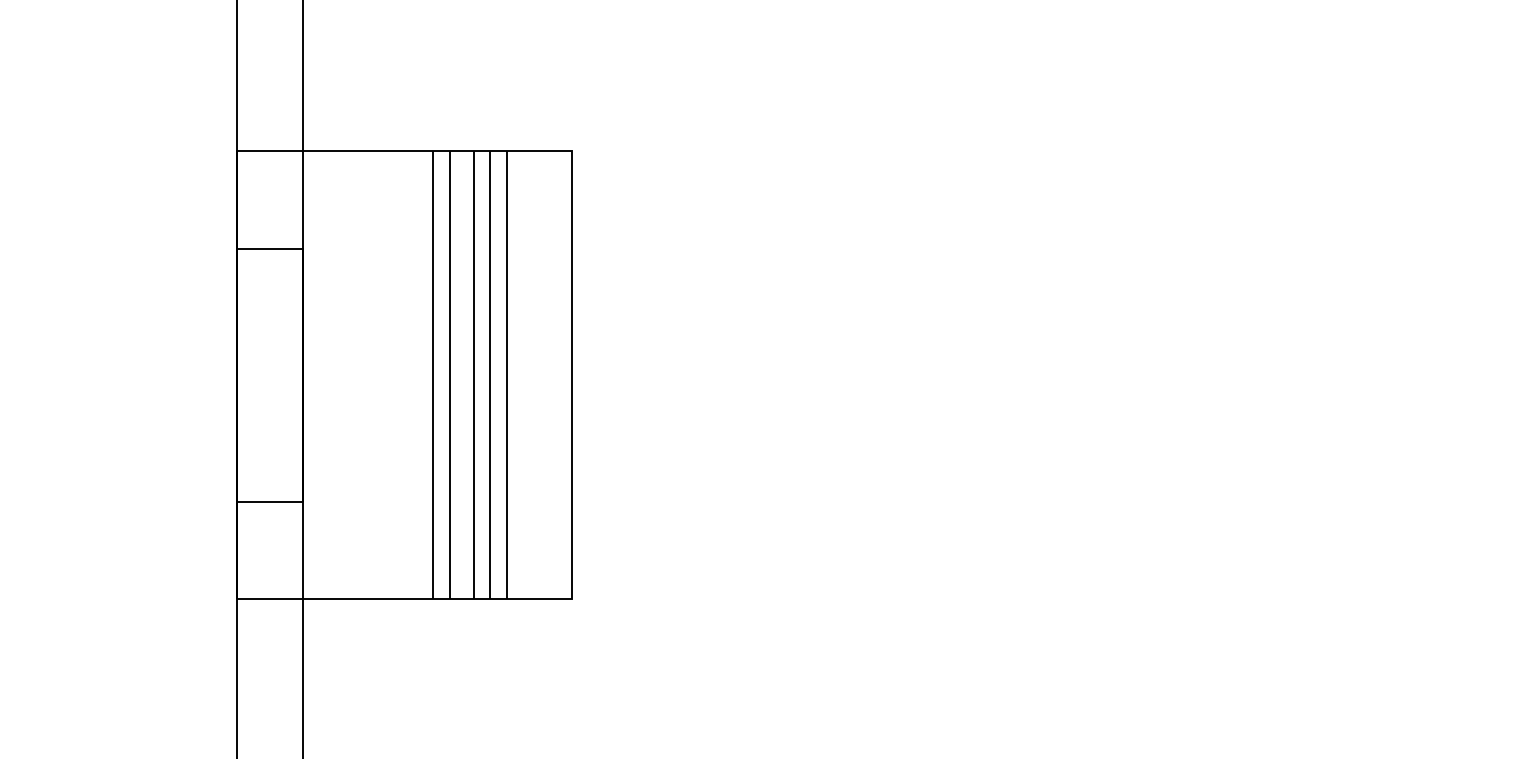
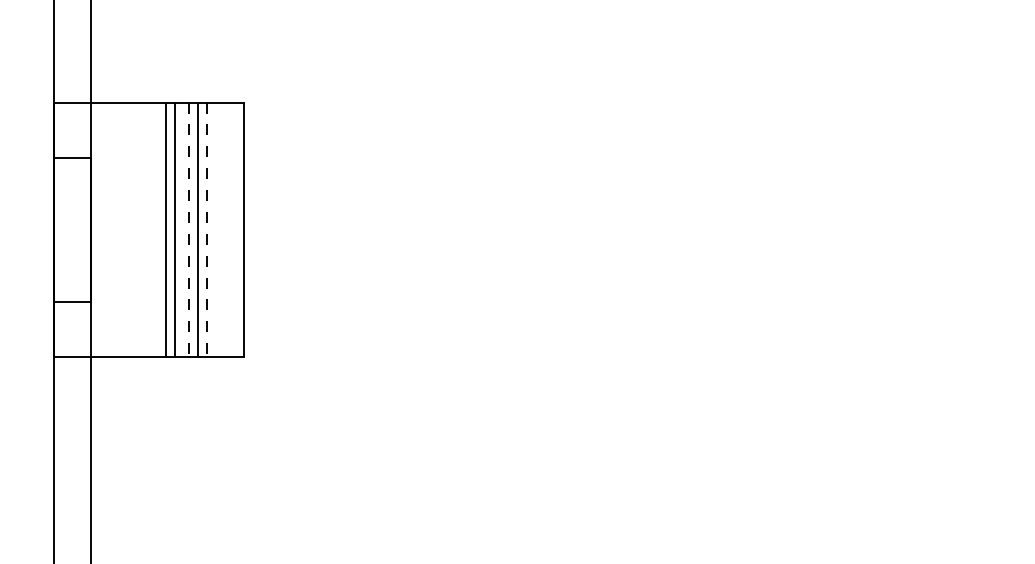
line: (473, 375) -> (188, 230), solid -> dashed
line: (507, 375) -> (207, 230), solid -> dashed

